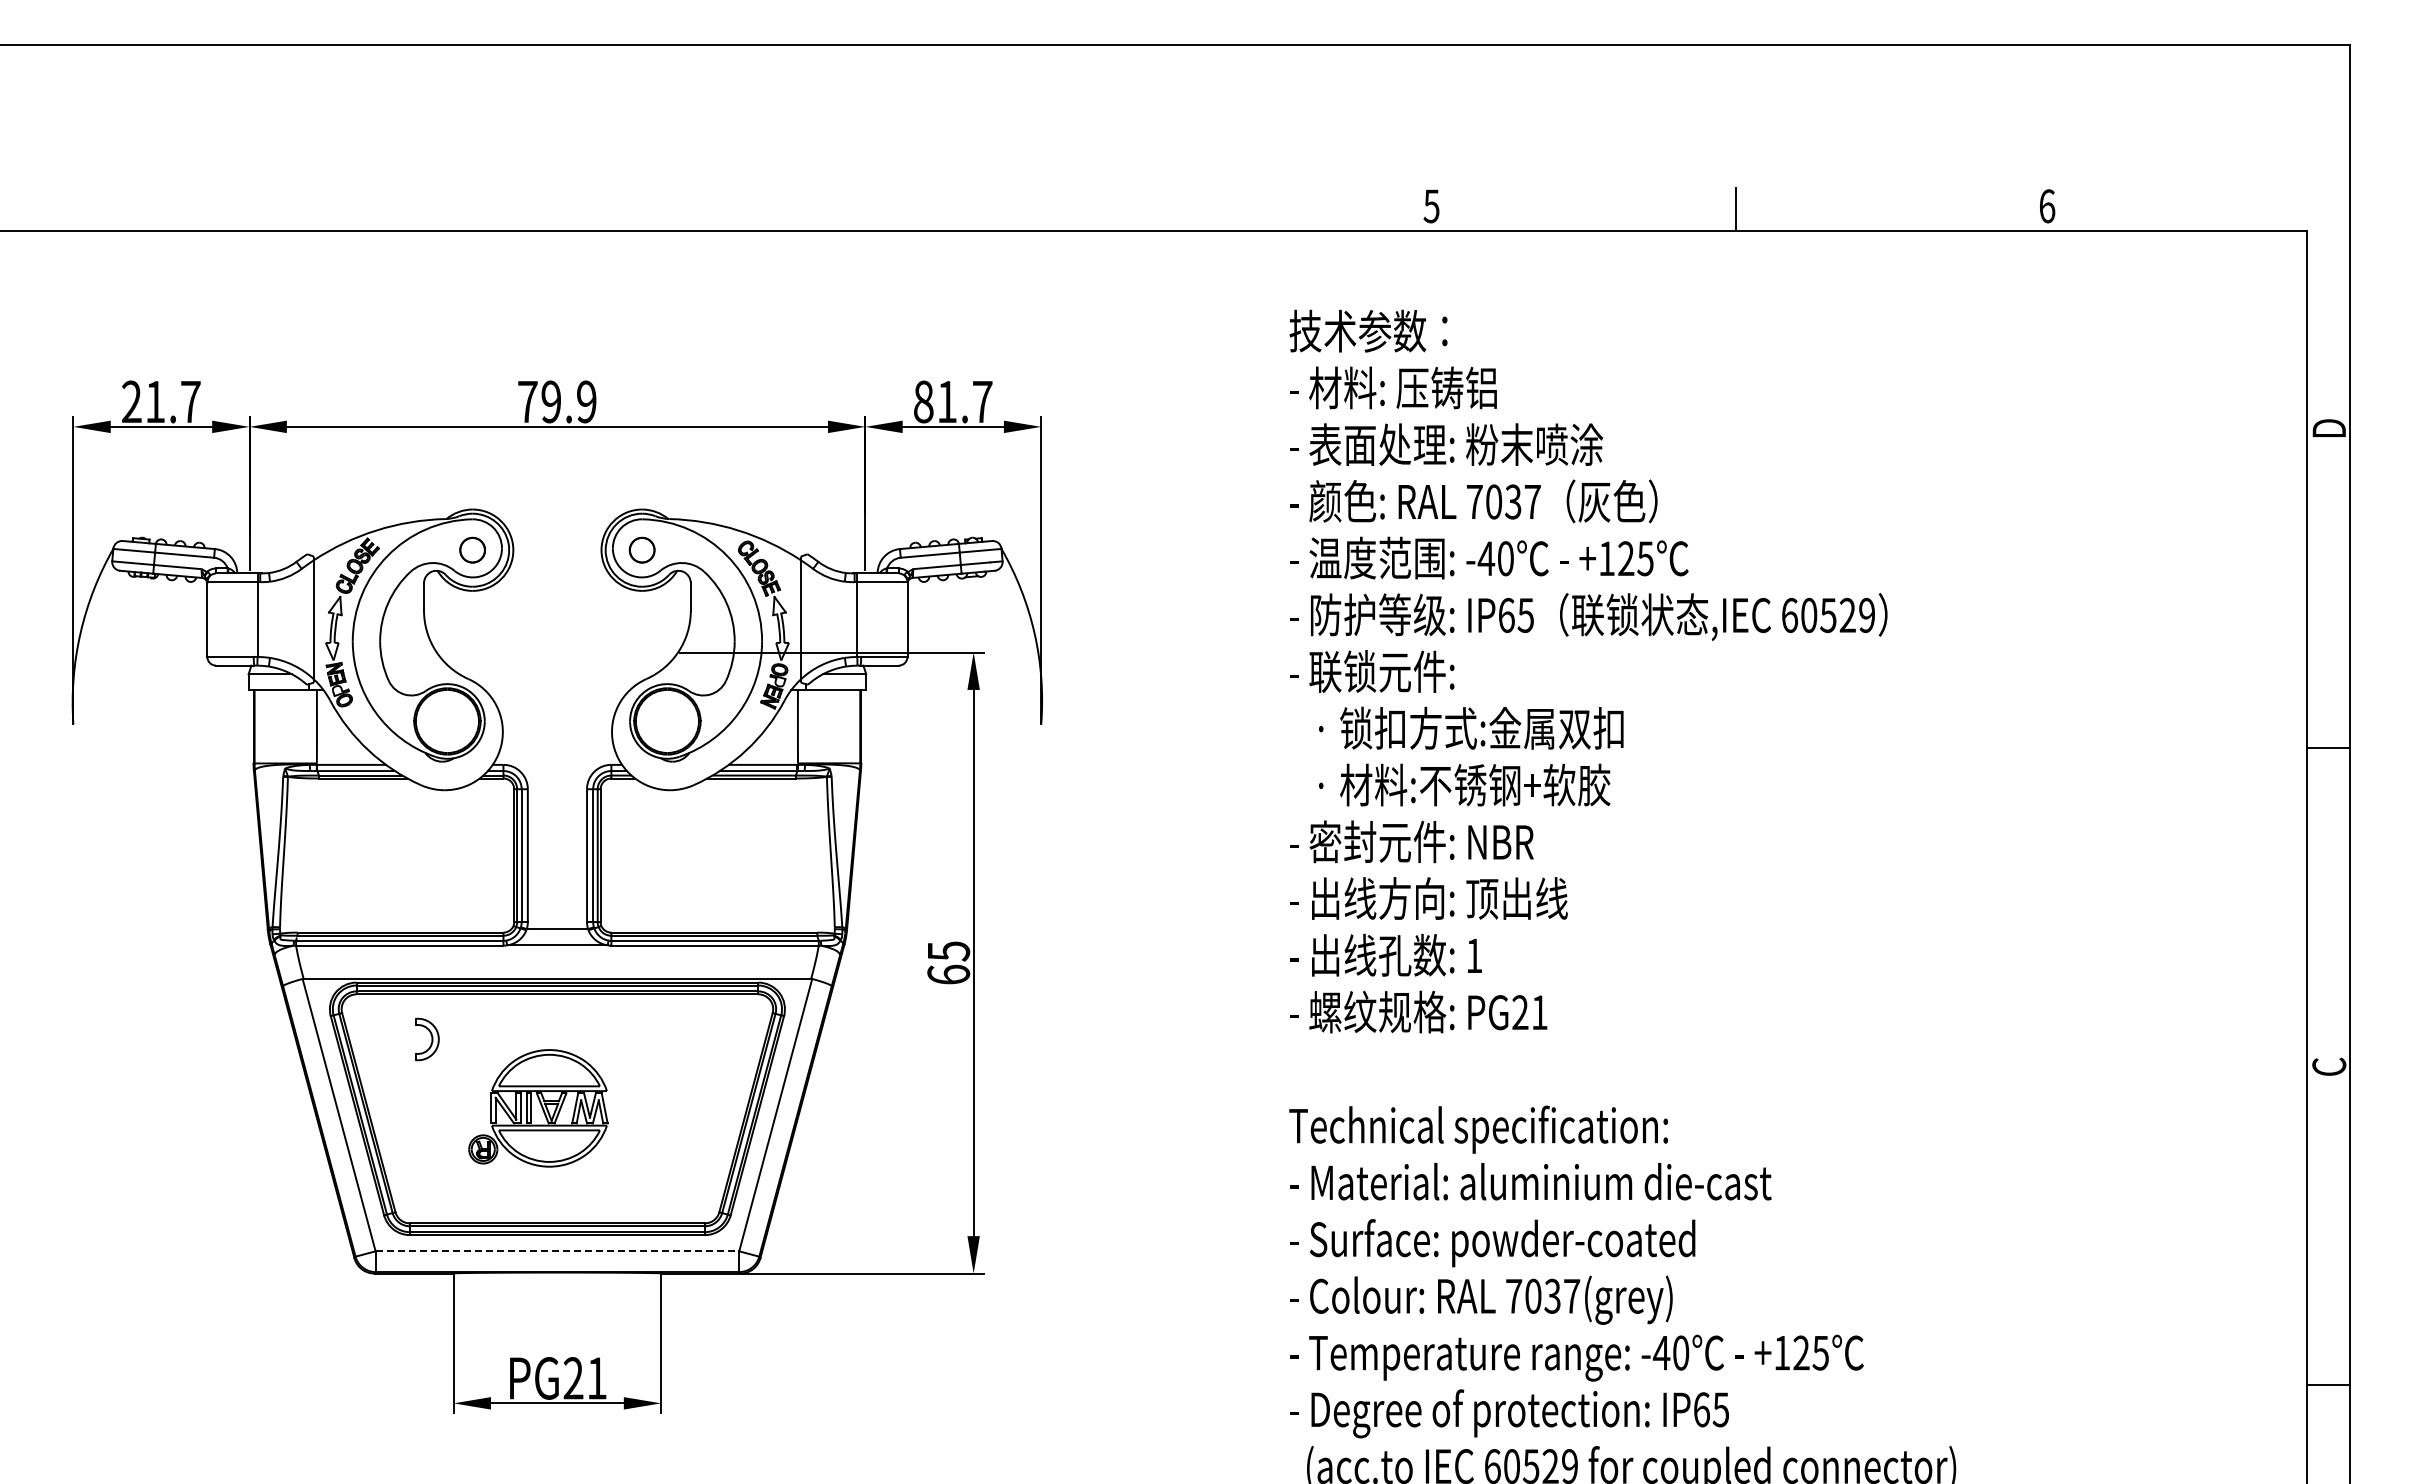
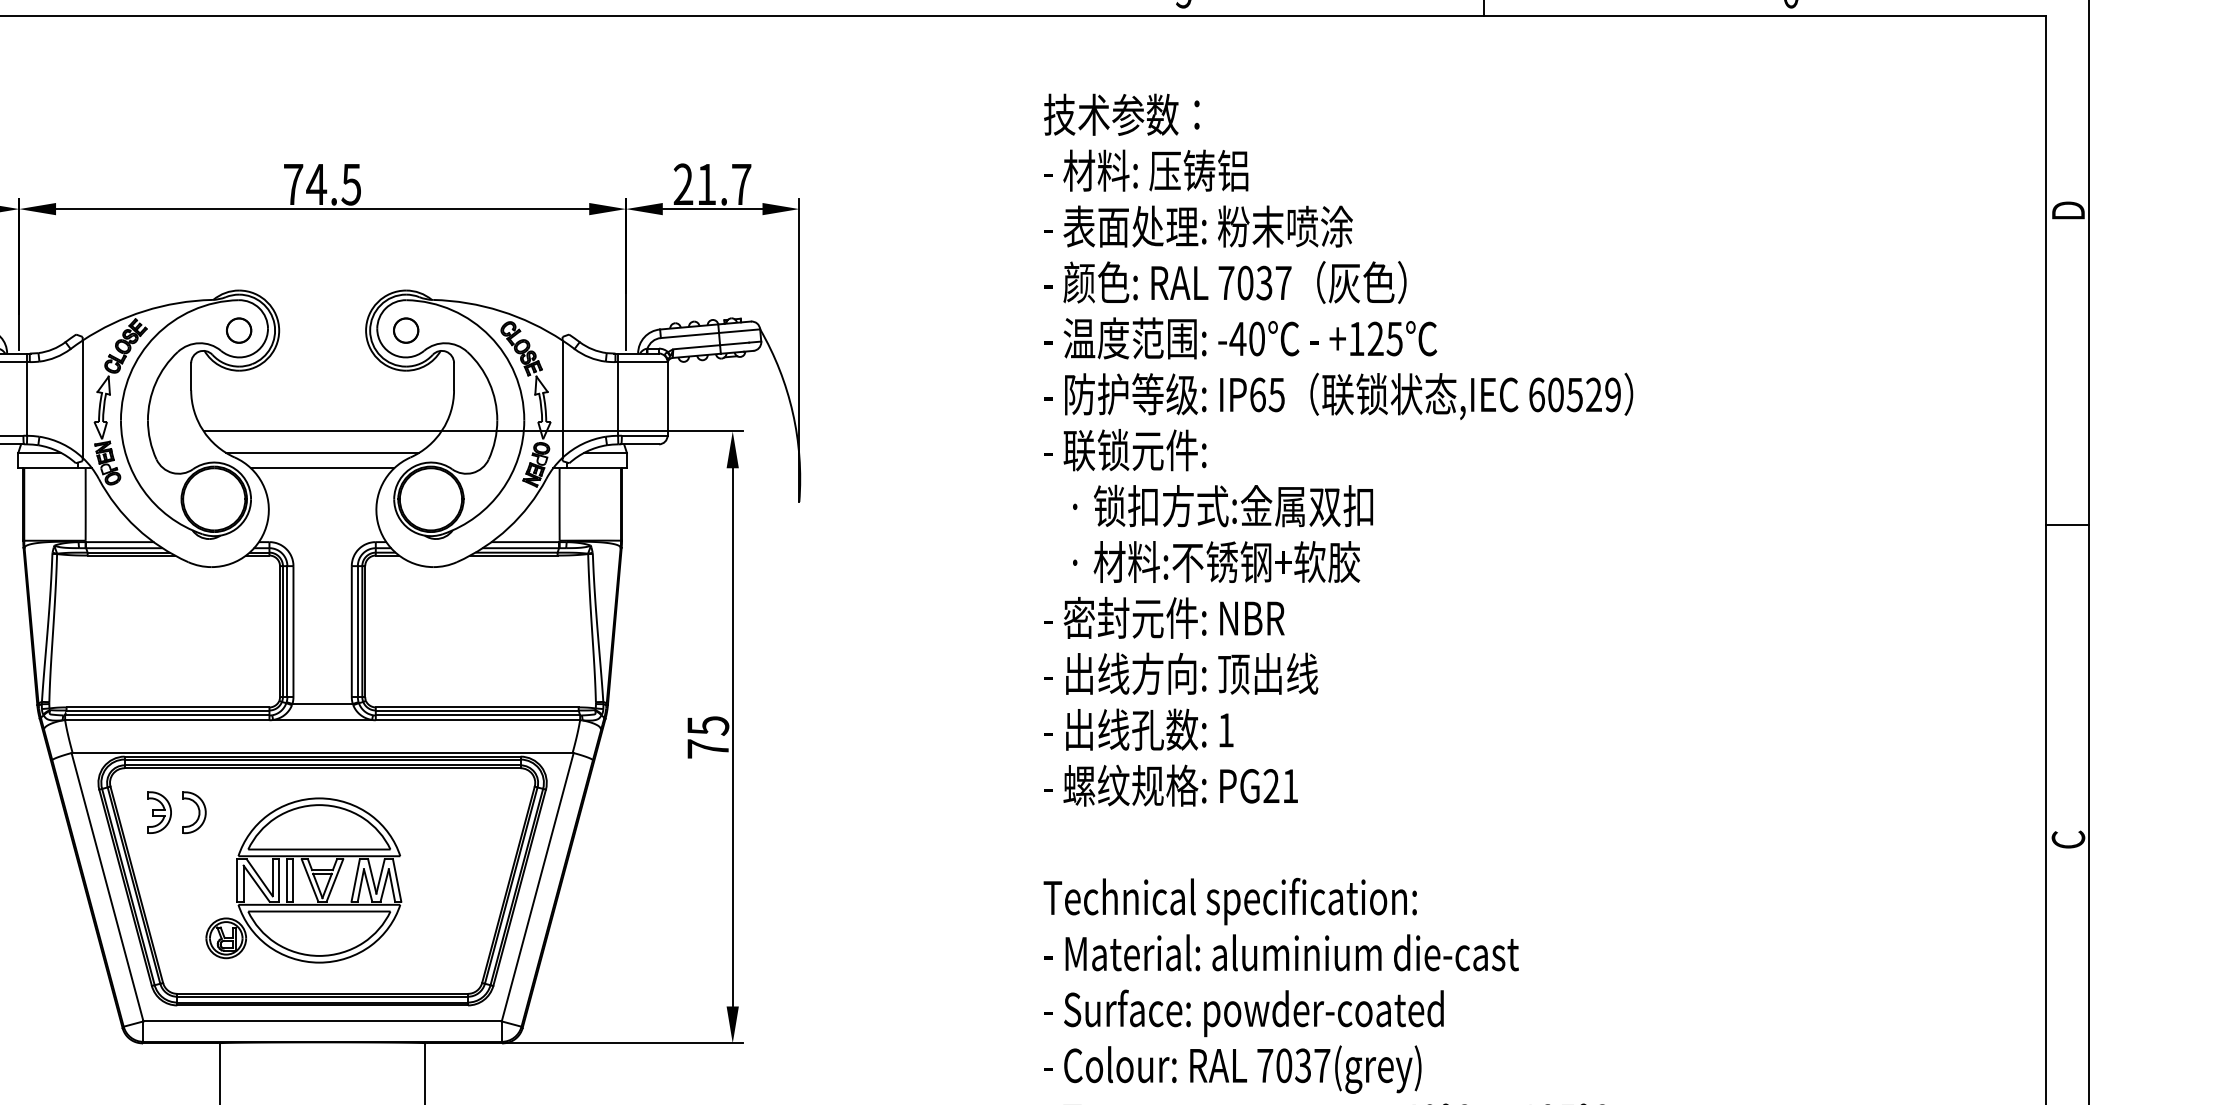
text: (568, 401) -> (333, 184), 79.9 -> 74.5
text: (923, 401) -> (683, 184), 81.7 -> 21.7
line: (557, 652) -> (322, 431), added
line: (557, 674) -> (322, 453), added
line: (557, 689) -> (322, 467), added
text: (948, 974) -> (707, 748), 65 -> 75
part: (392, 1039) -> (160, 812), added
part: (538, 1108) -> (303, 880), size x1.43
line: (557, 1251) -> (322, 1021), dashed -> solid

